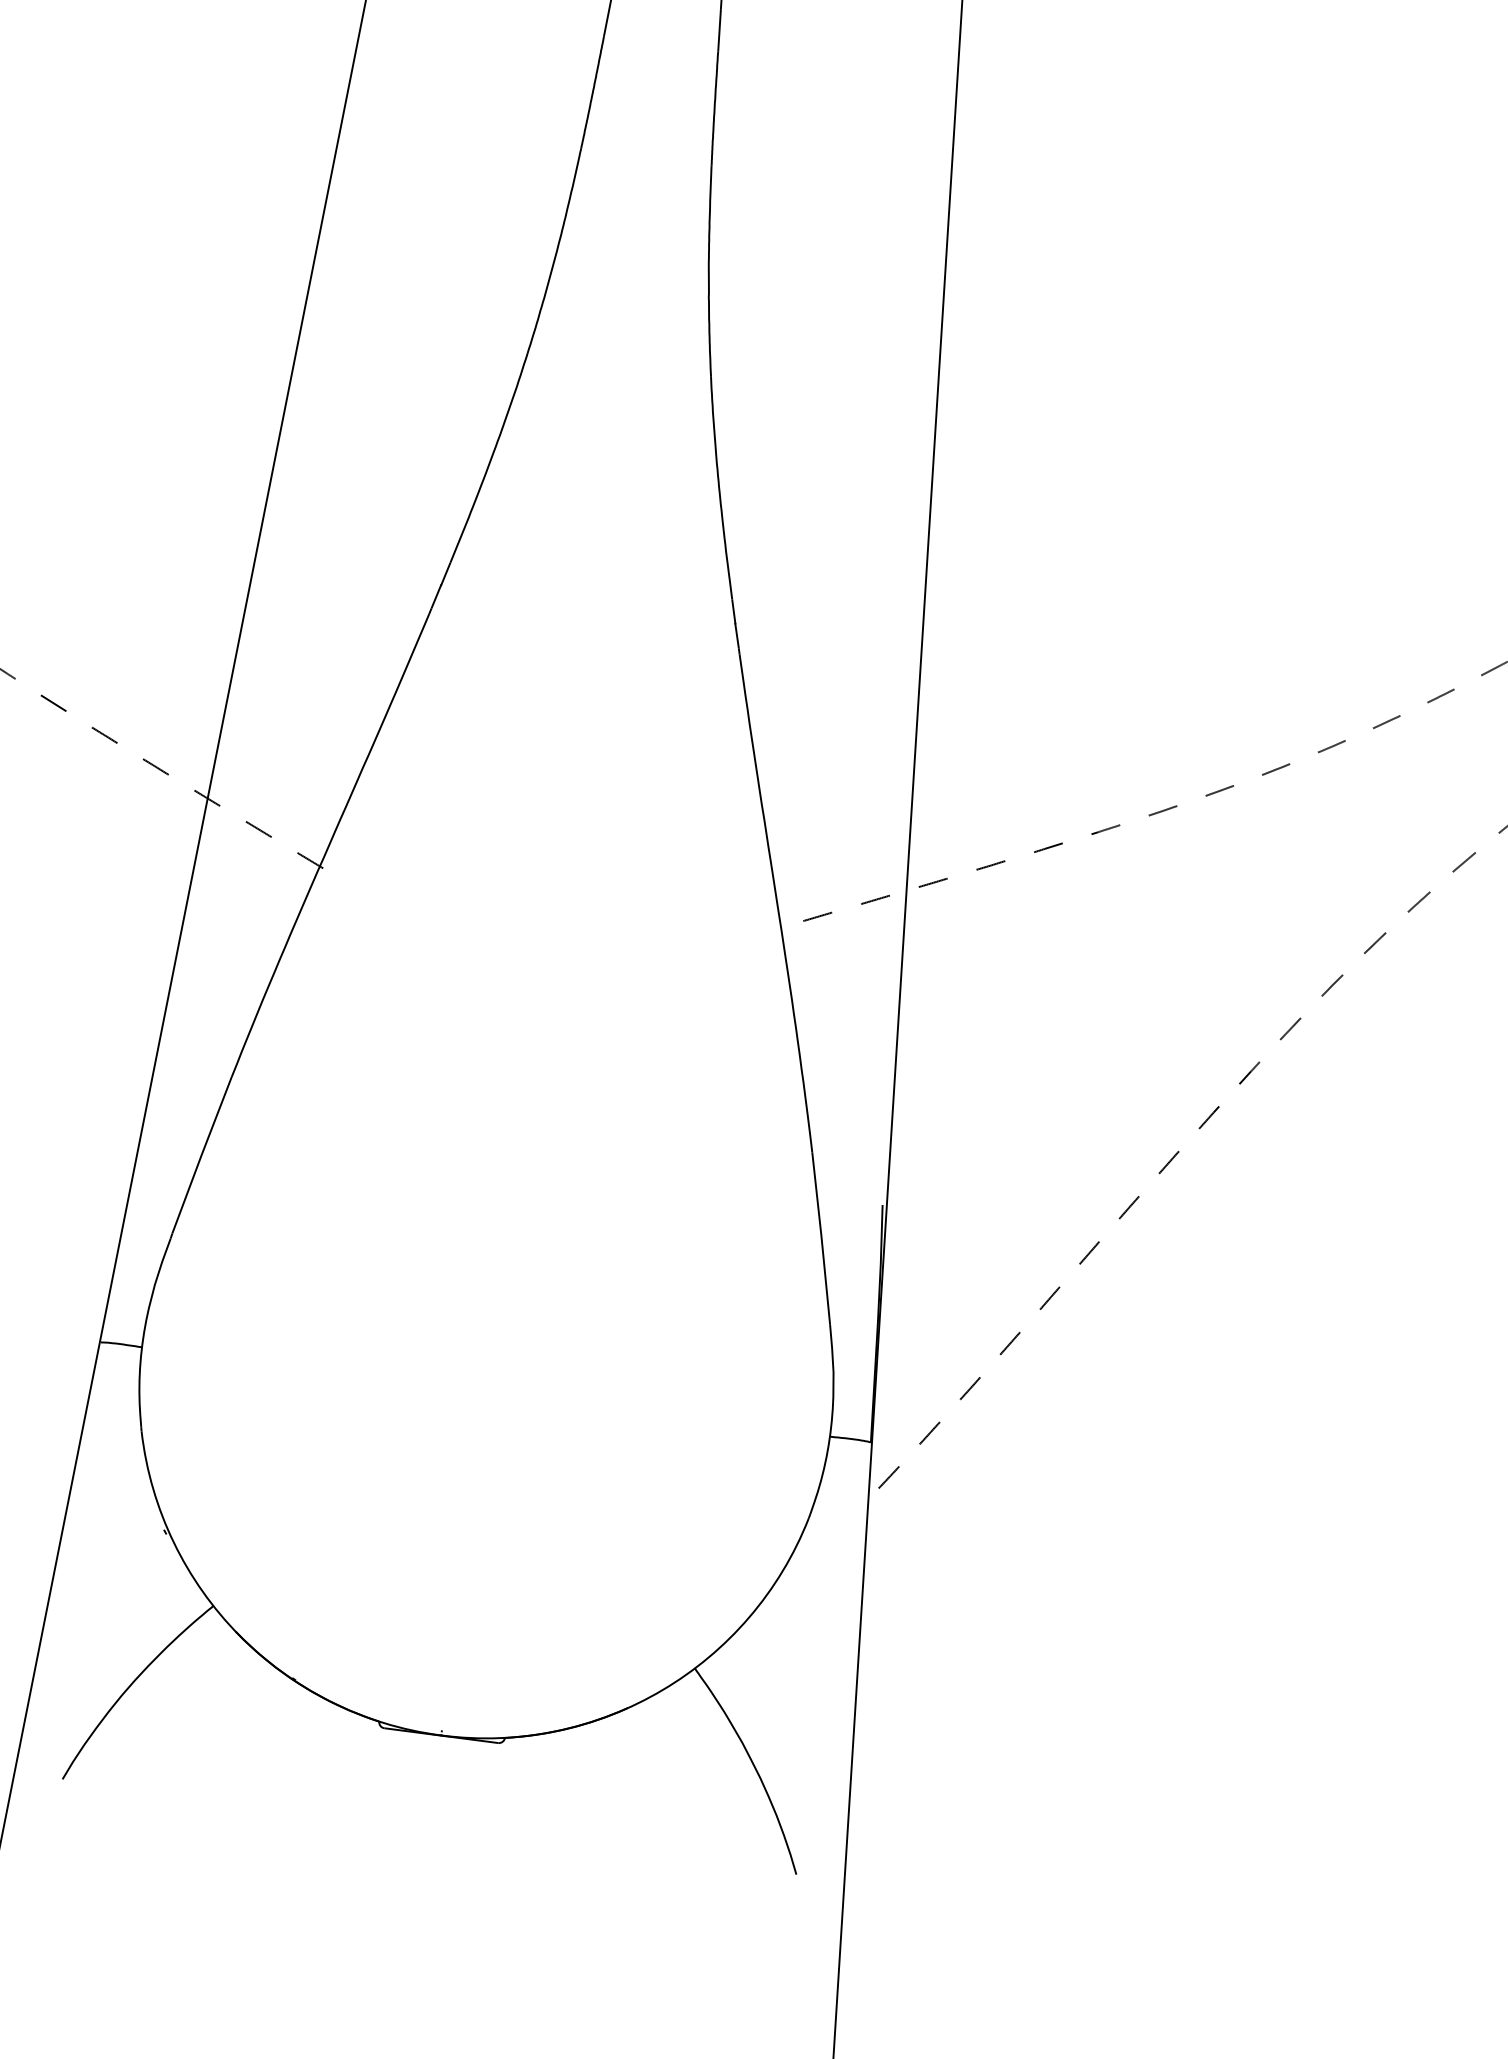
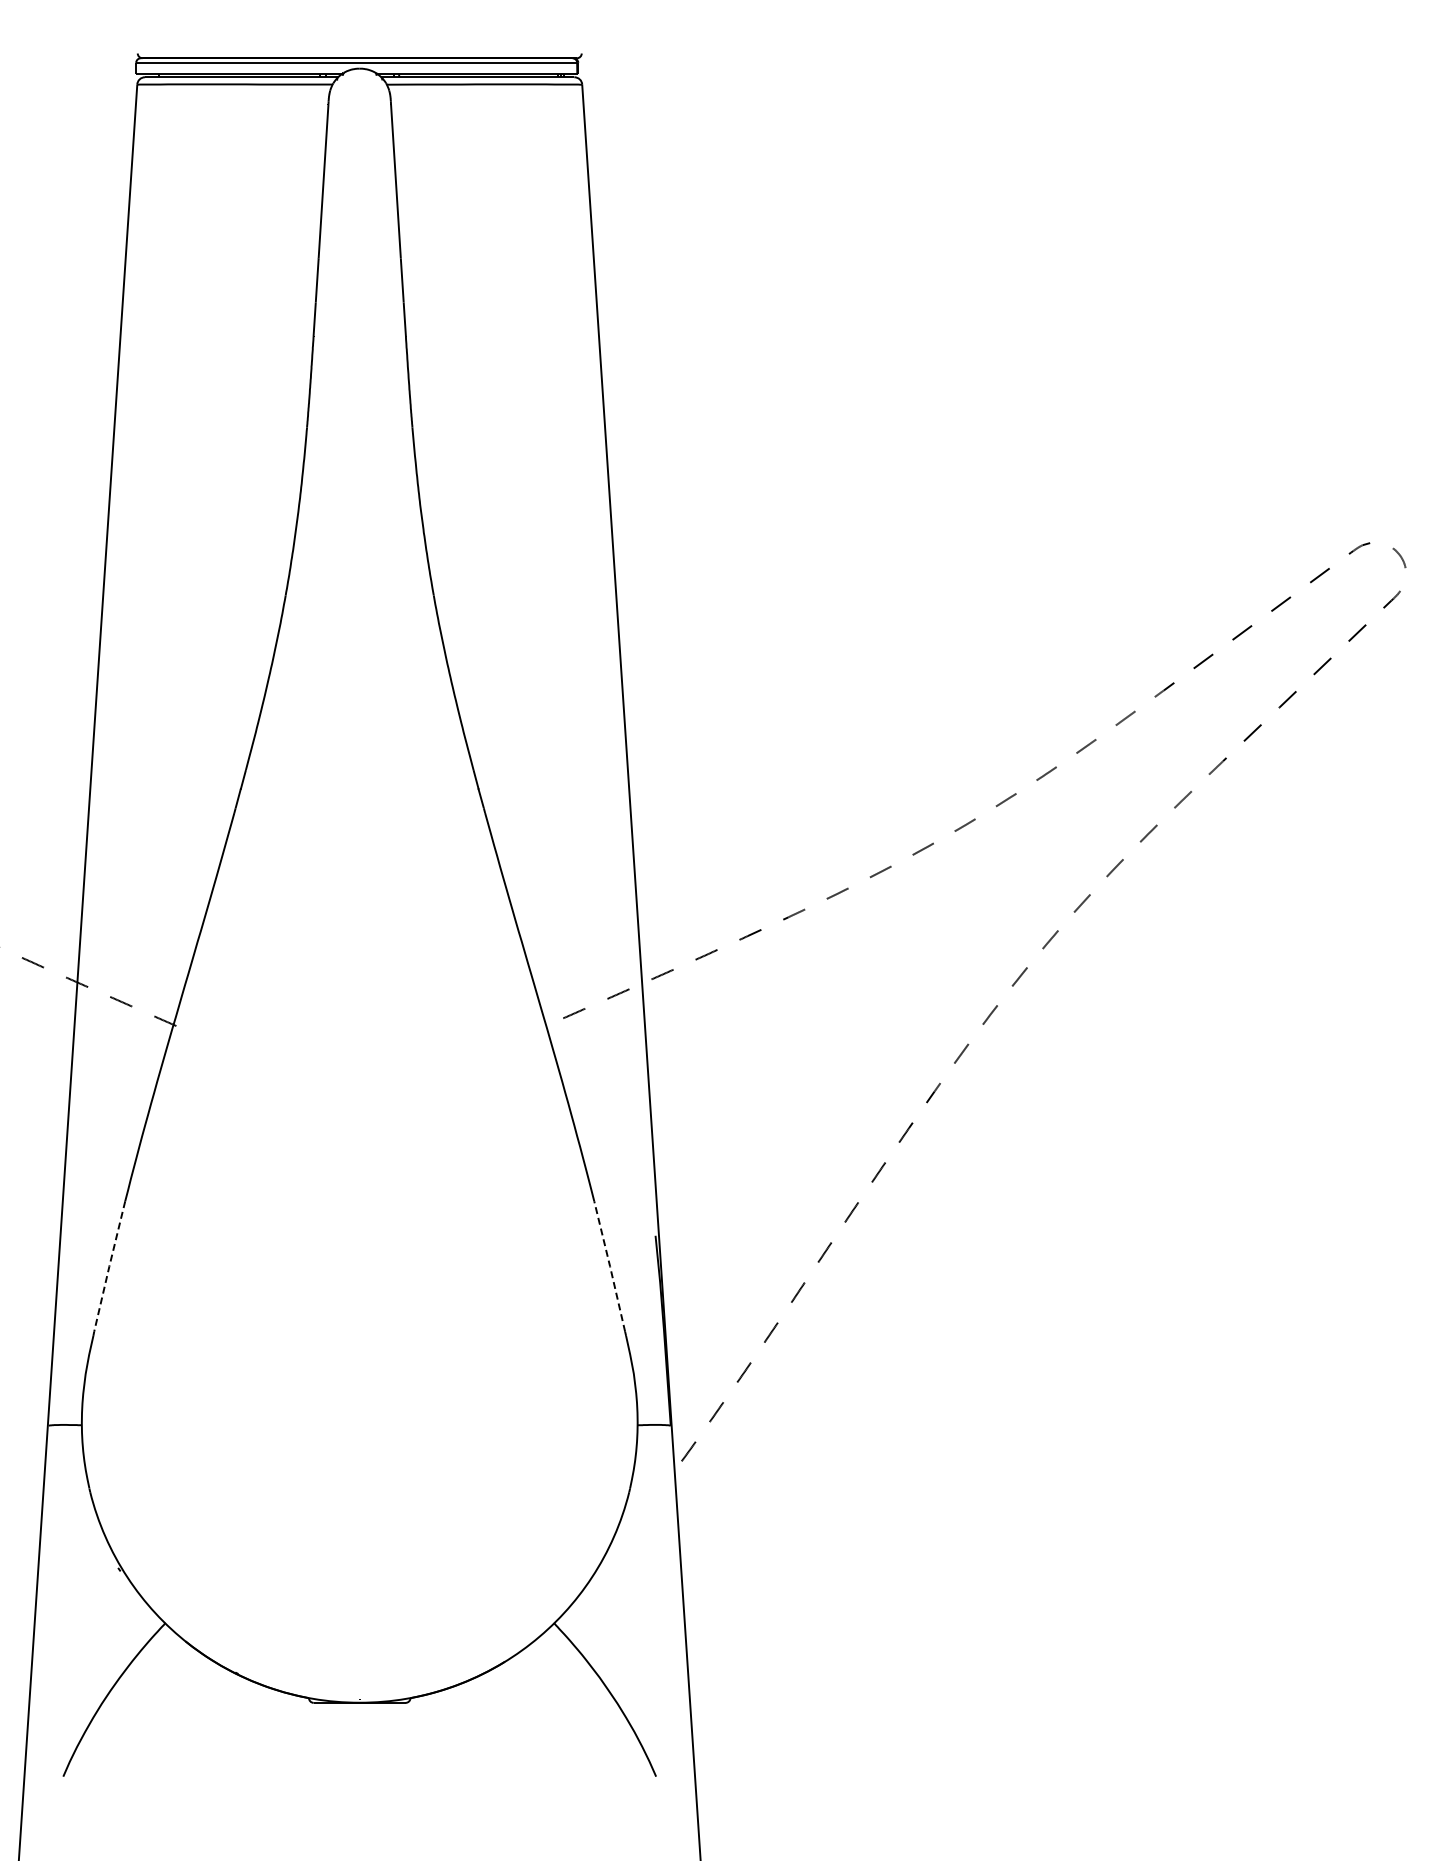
line: (201, 1155) -> (109, 1266), solid -> dashed
line: (821, 1235) -> (610, 1266), solid -> dashed

